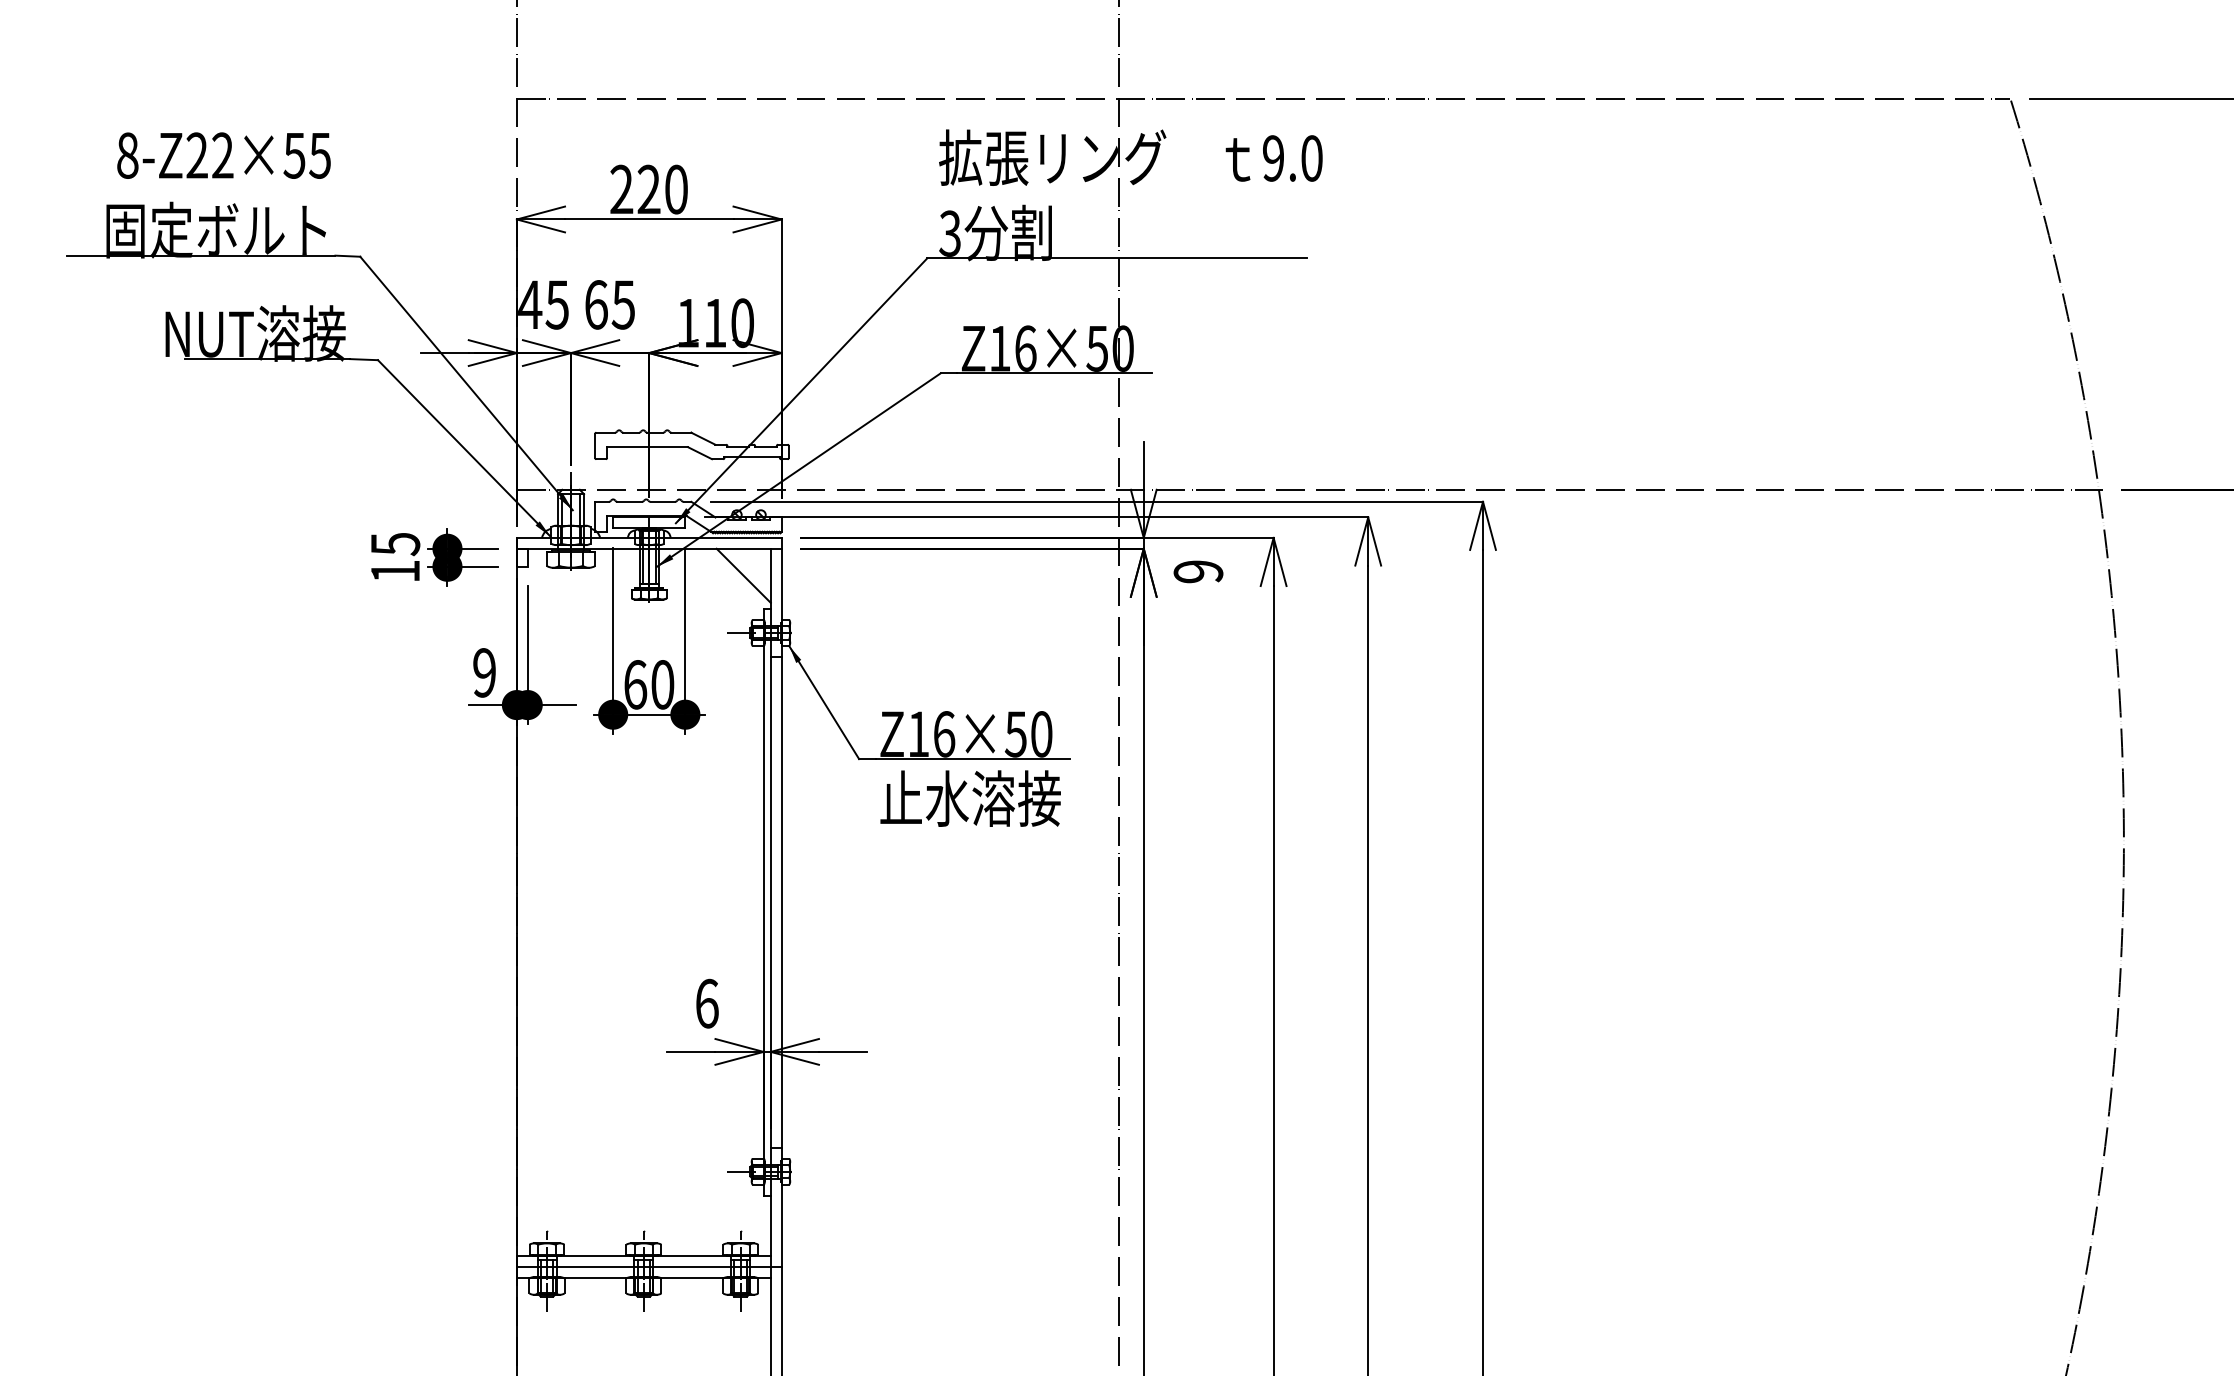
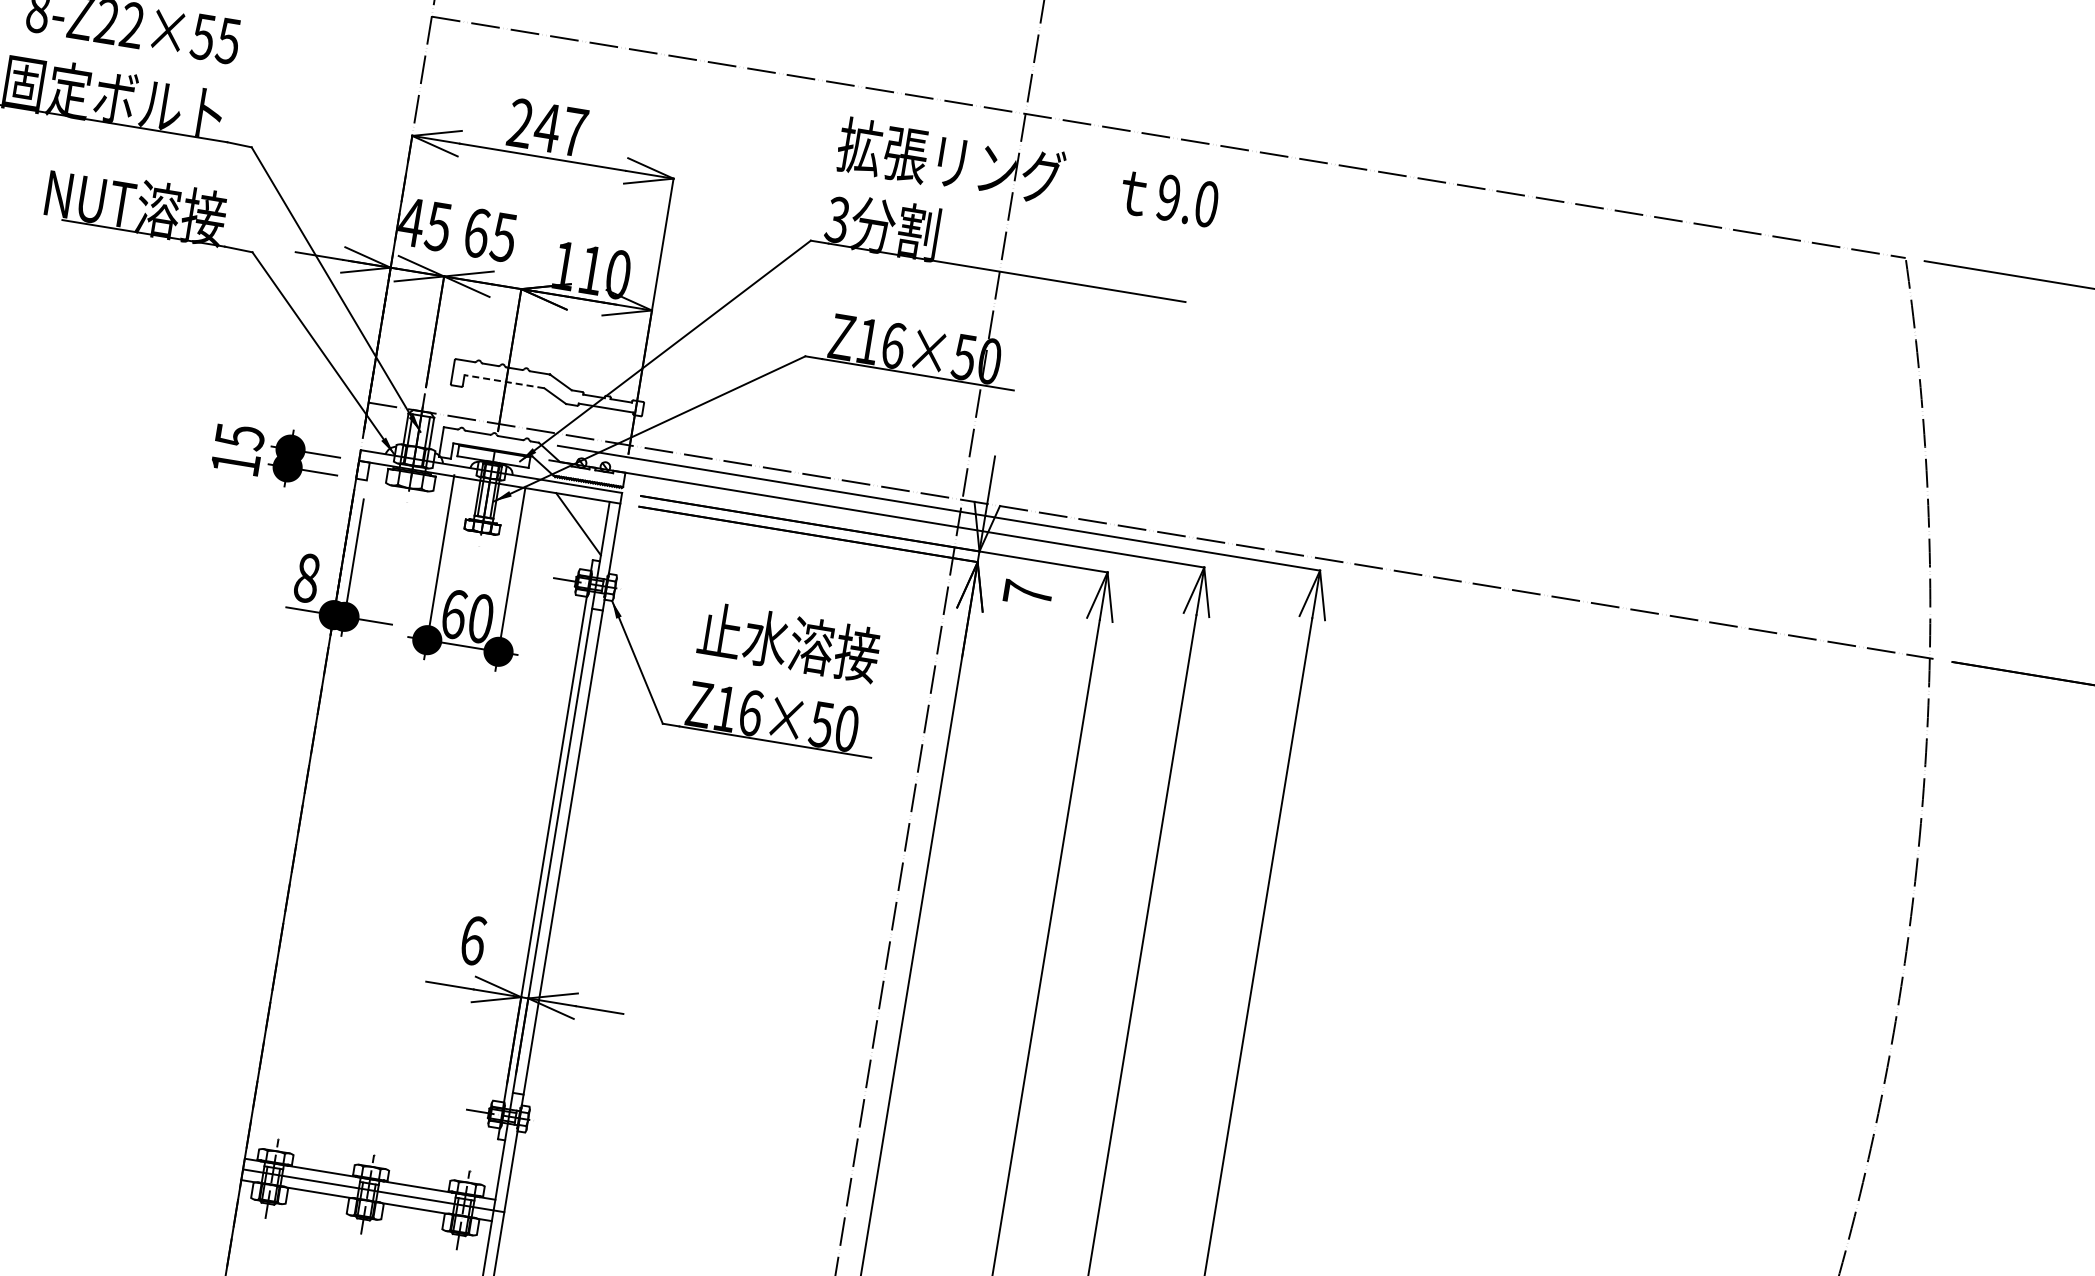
text: (661, 189) -> (559, 129), 220 -> 247
line: (647, 447) -> (504, 382), solid -> dashed
text: (1198, 571) -> (1028, 593), 9 -> 7
text: (484, 672) -> (307, 577), 9 -> 8
text: (970, 798) -> (788, 642), moved

